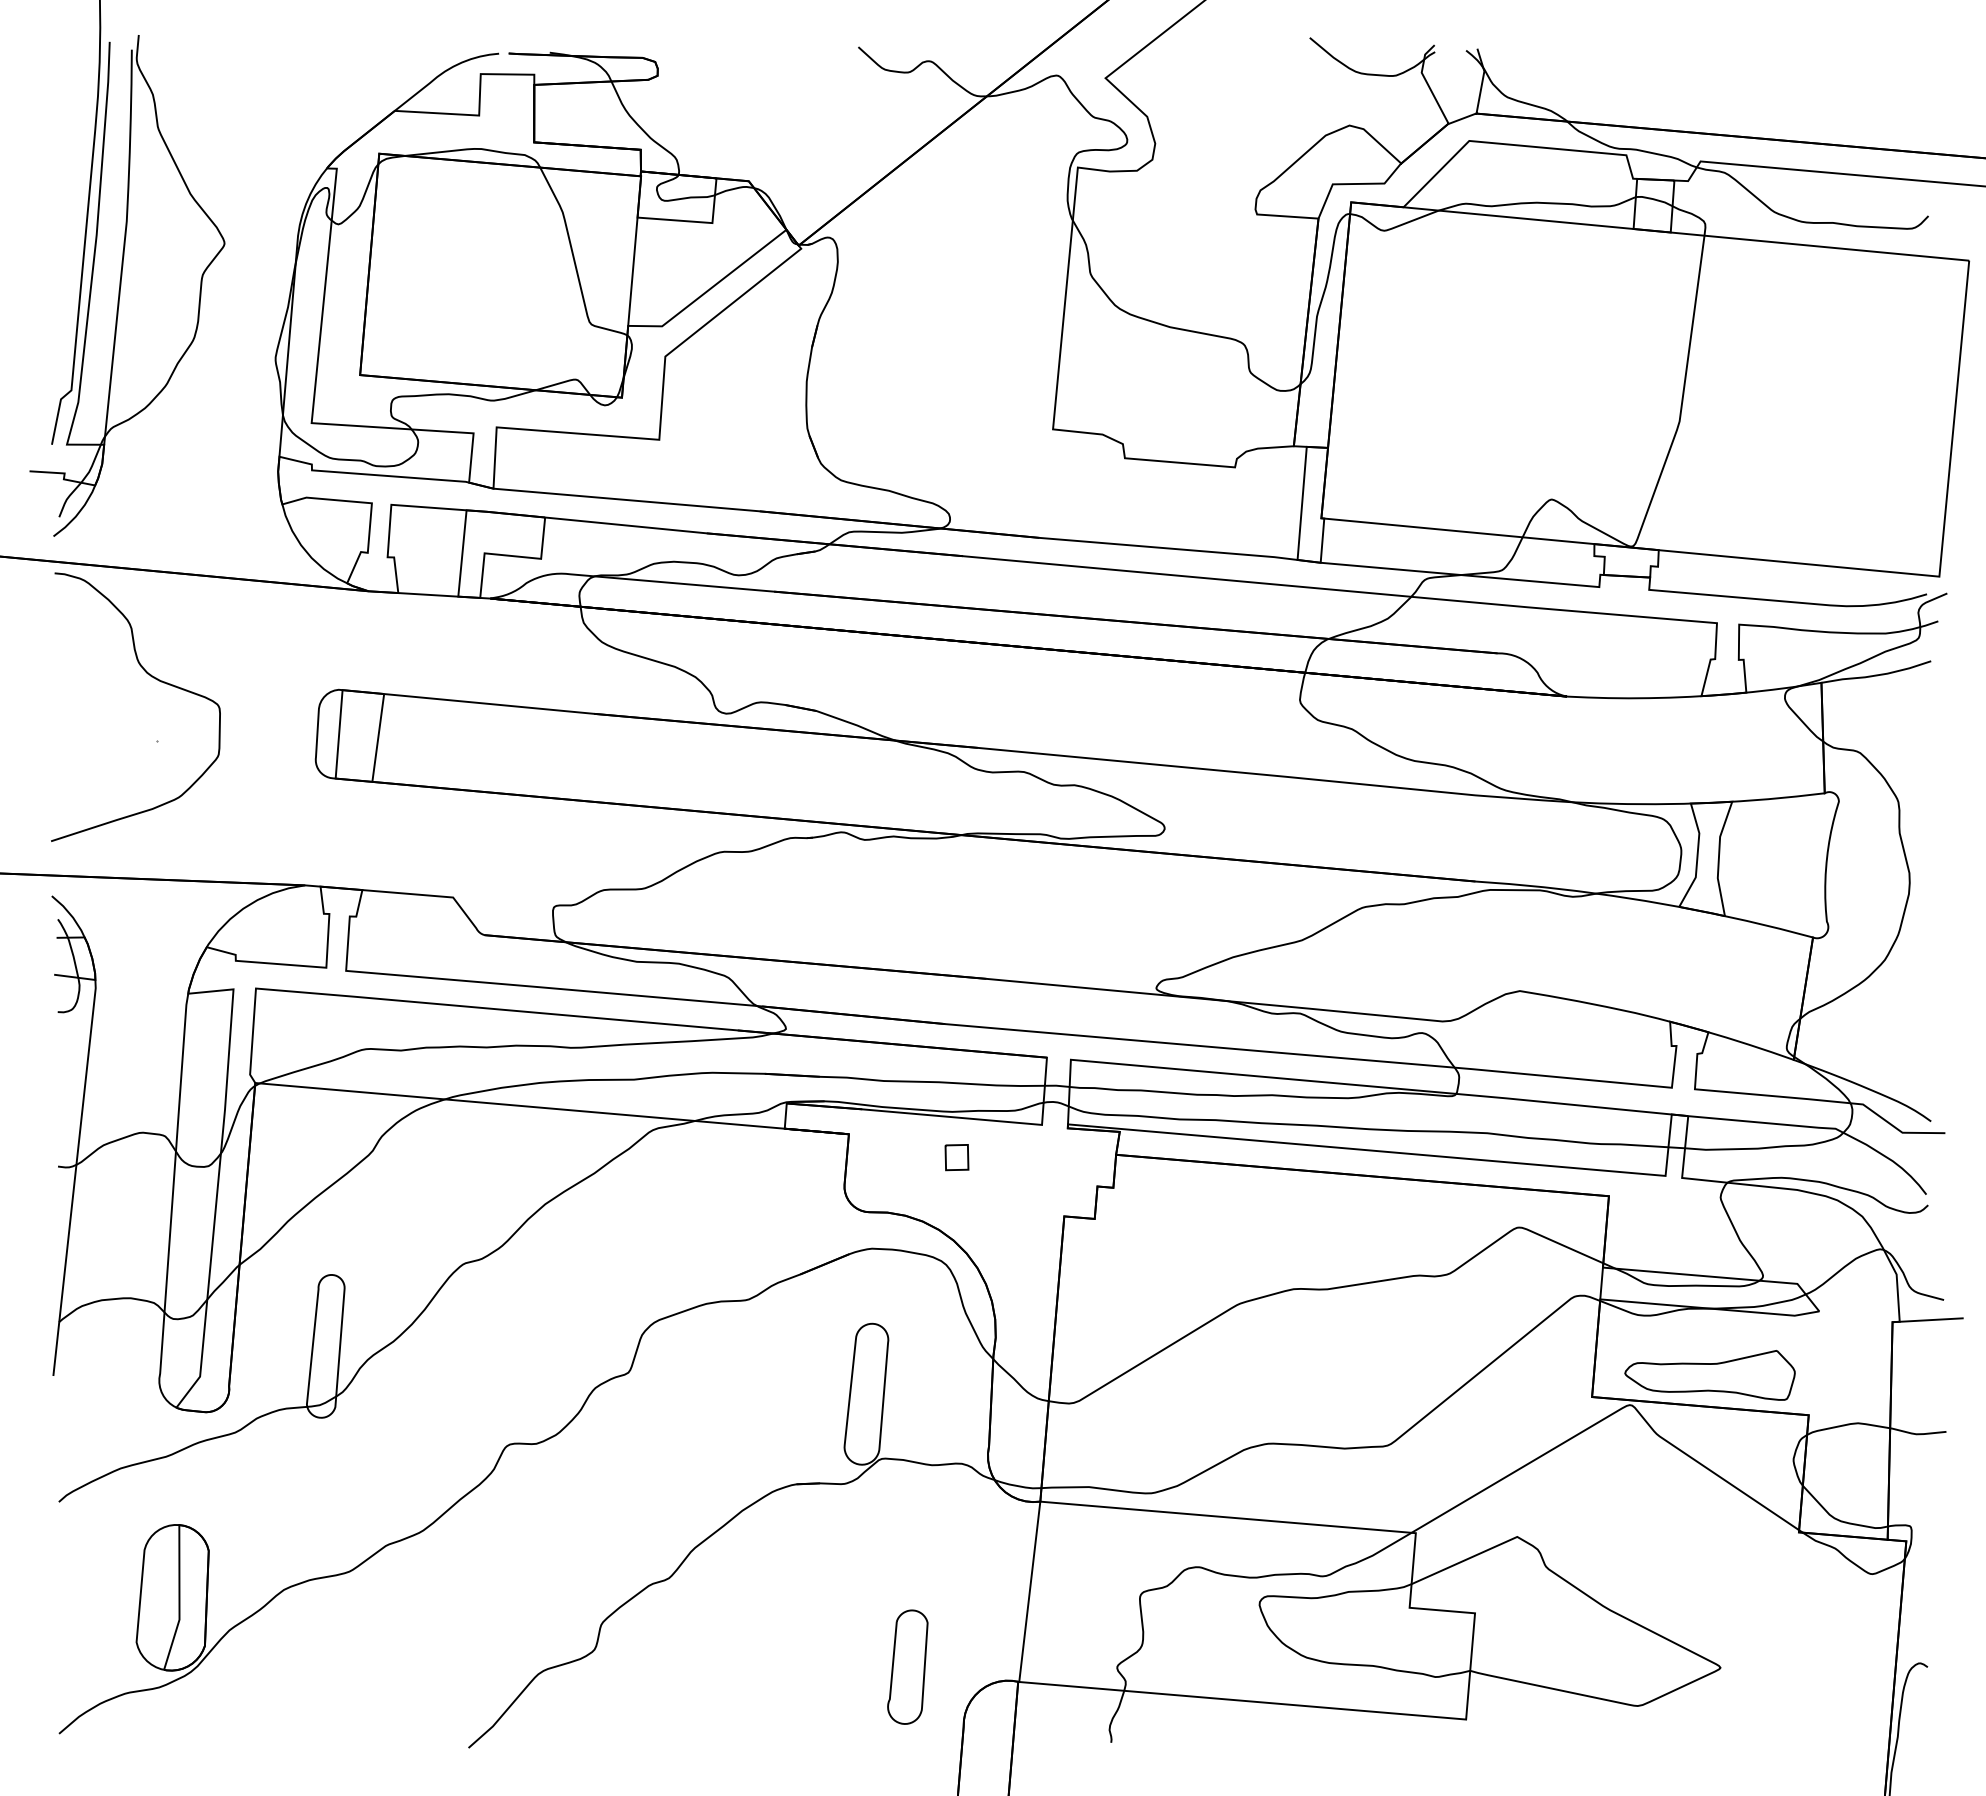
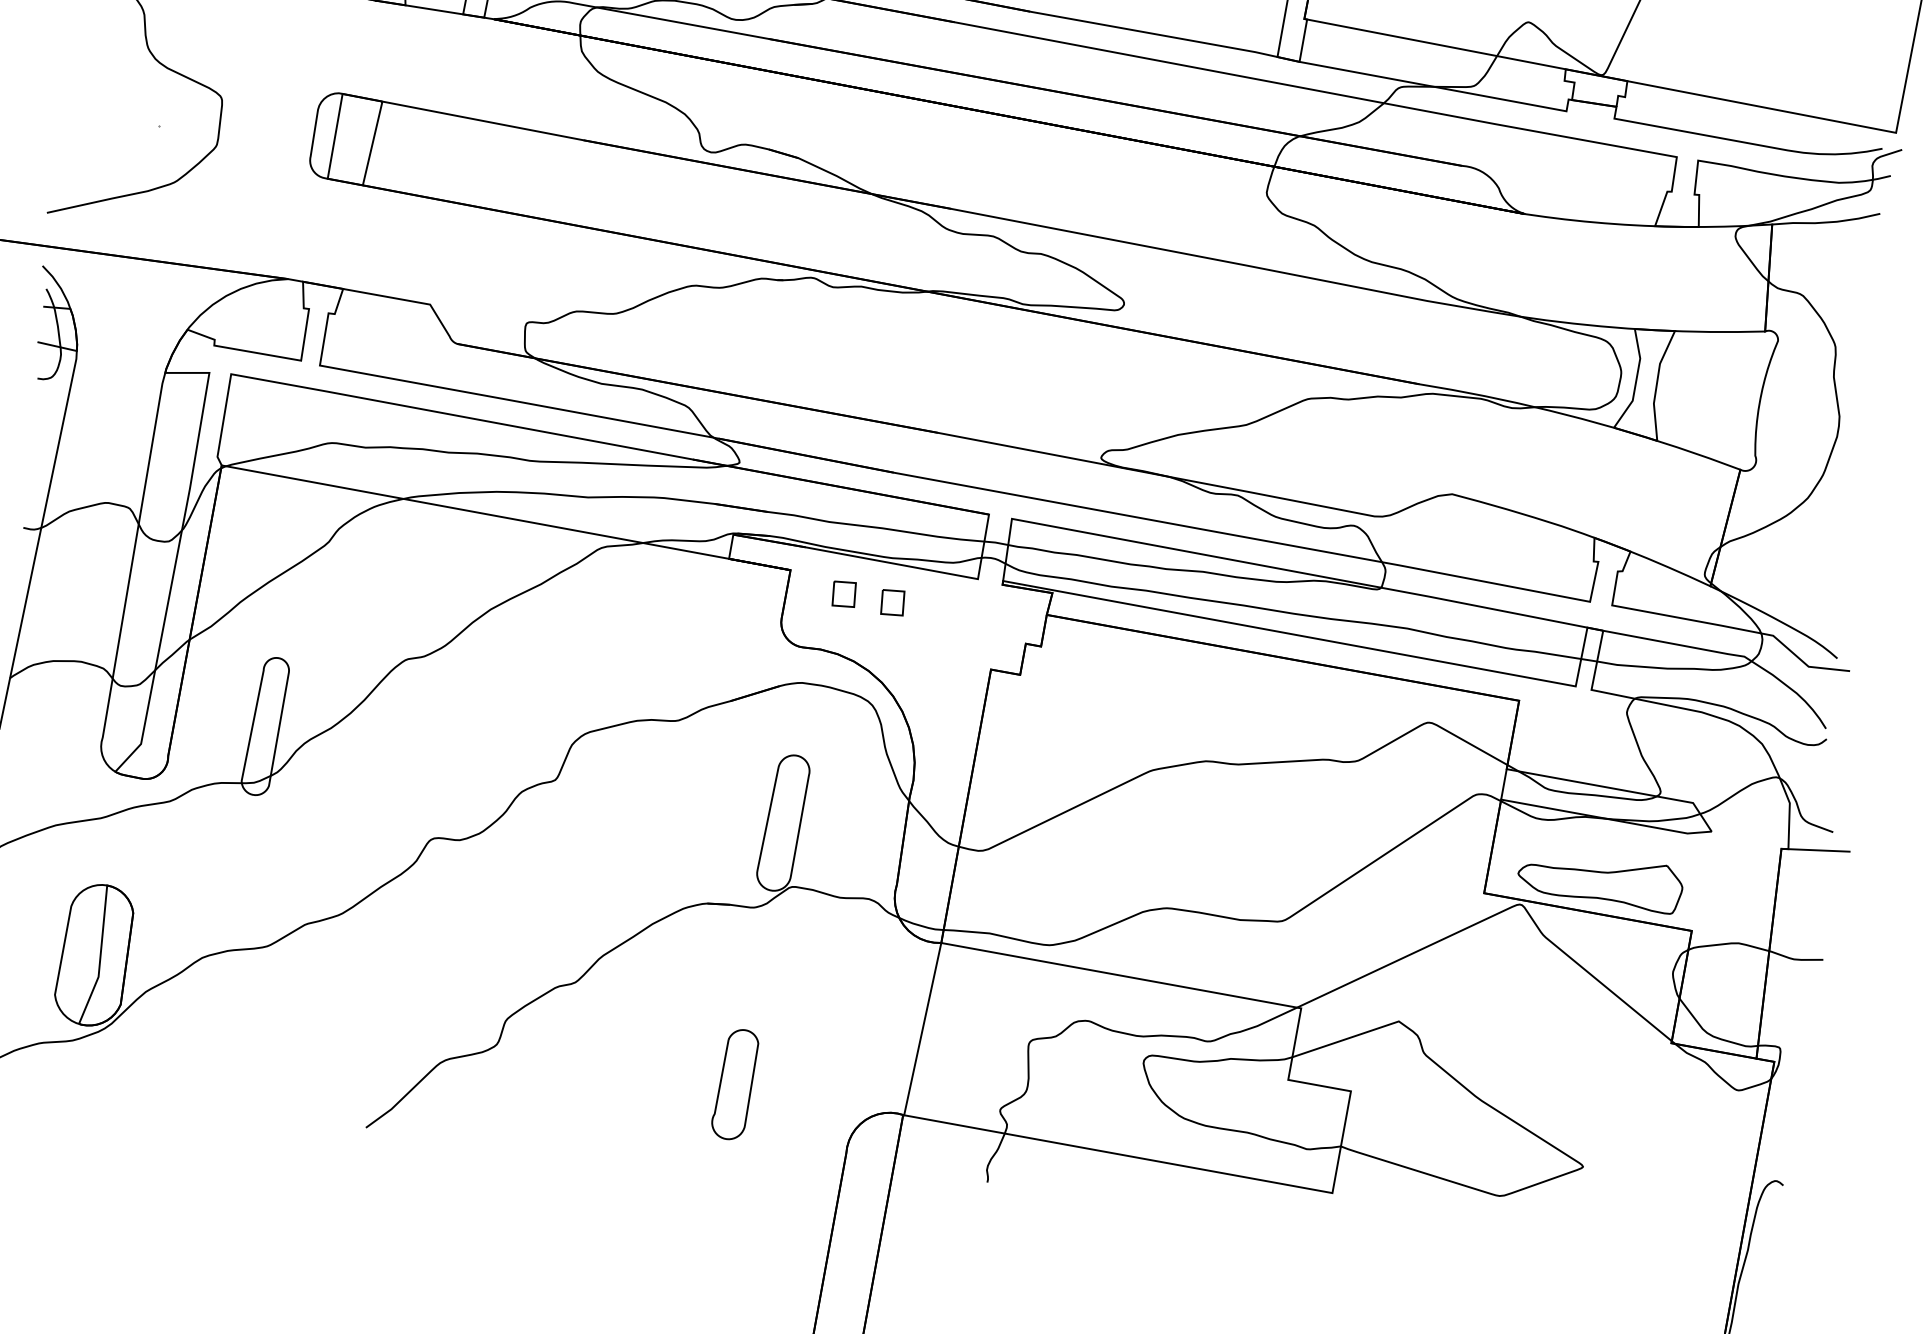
part: (906, 1153) -> (844, 594), added
part: (907, 1666) -> (734, 1083), moved

